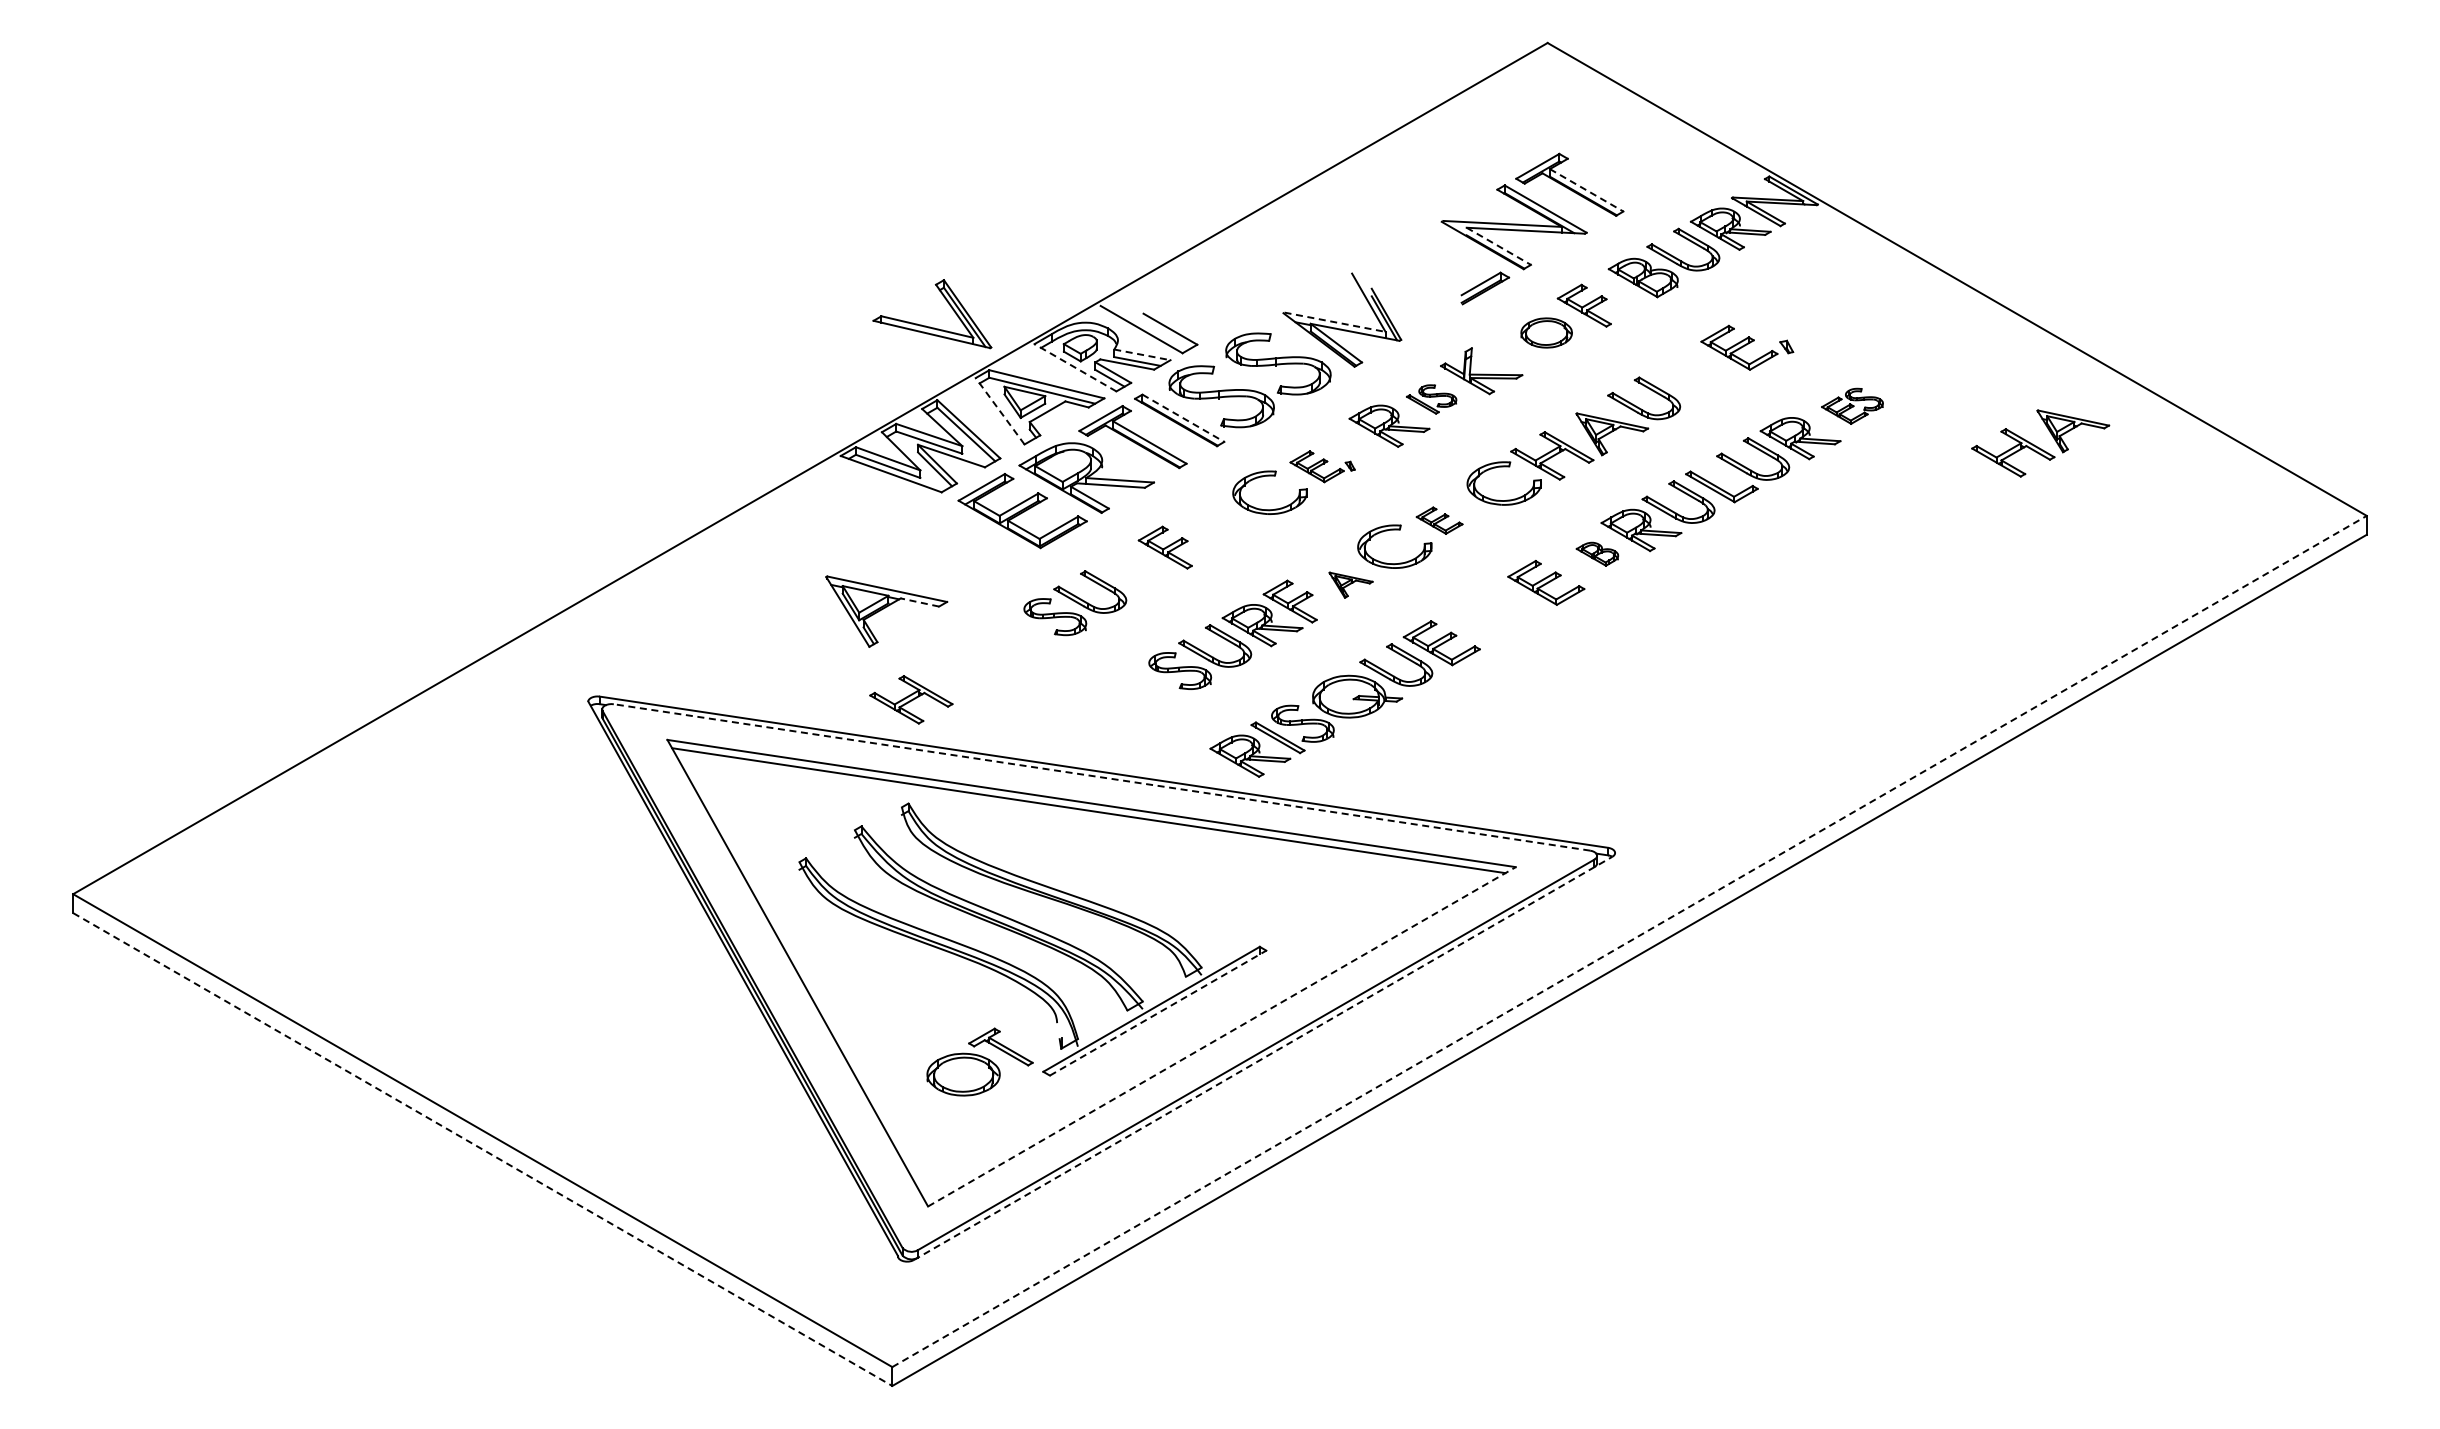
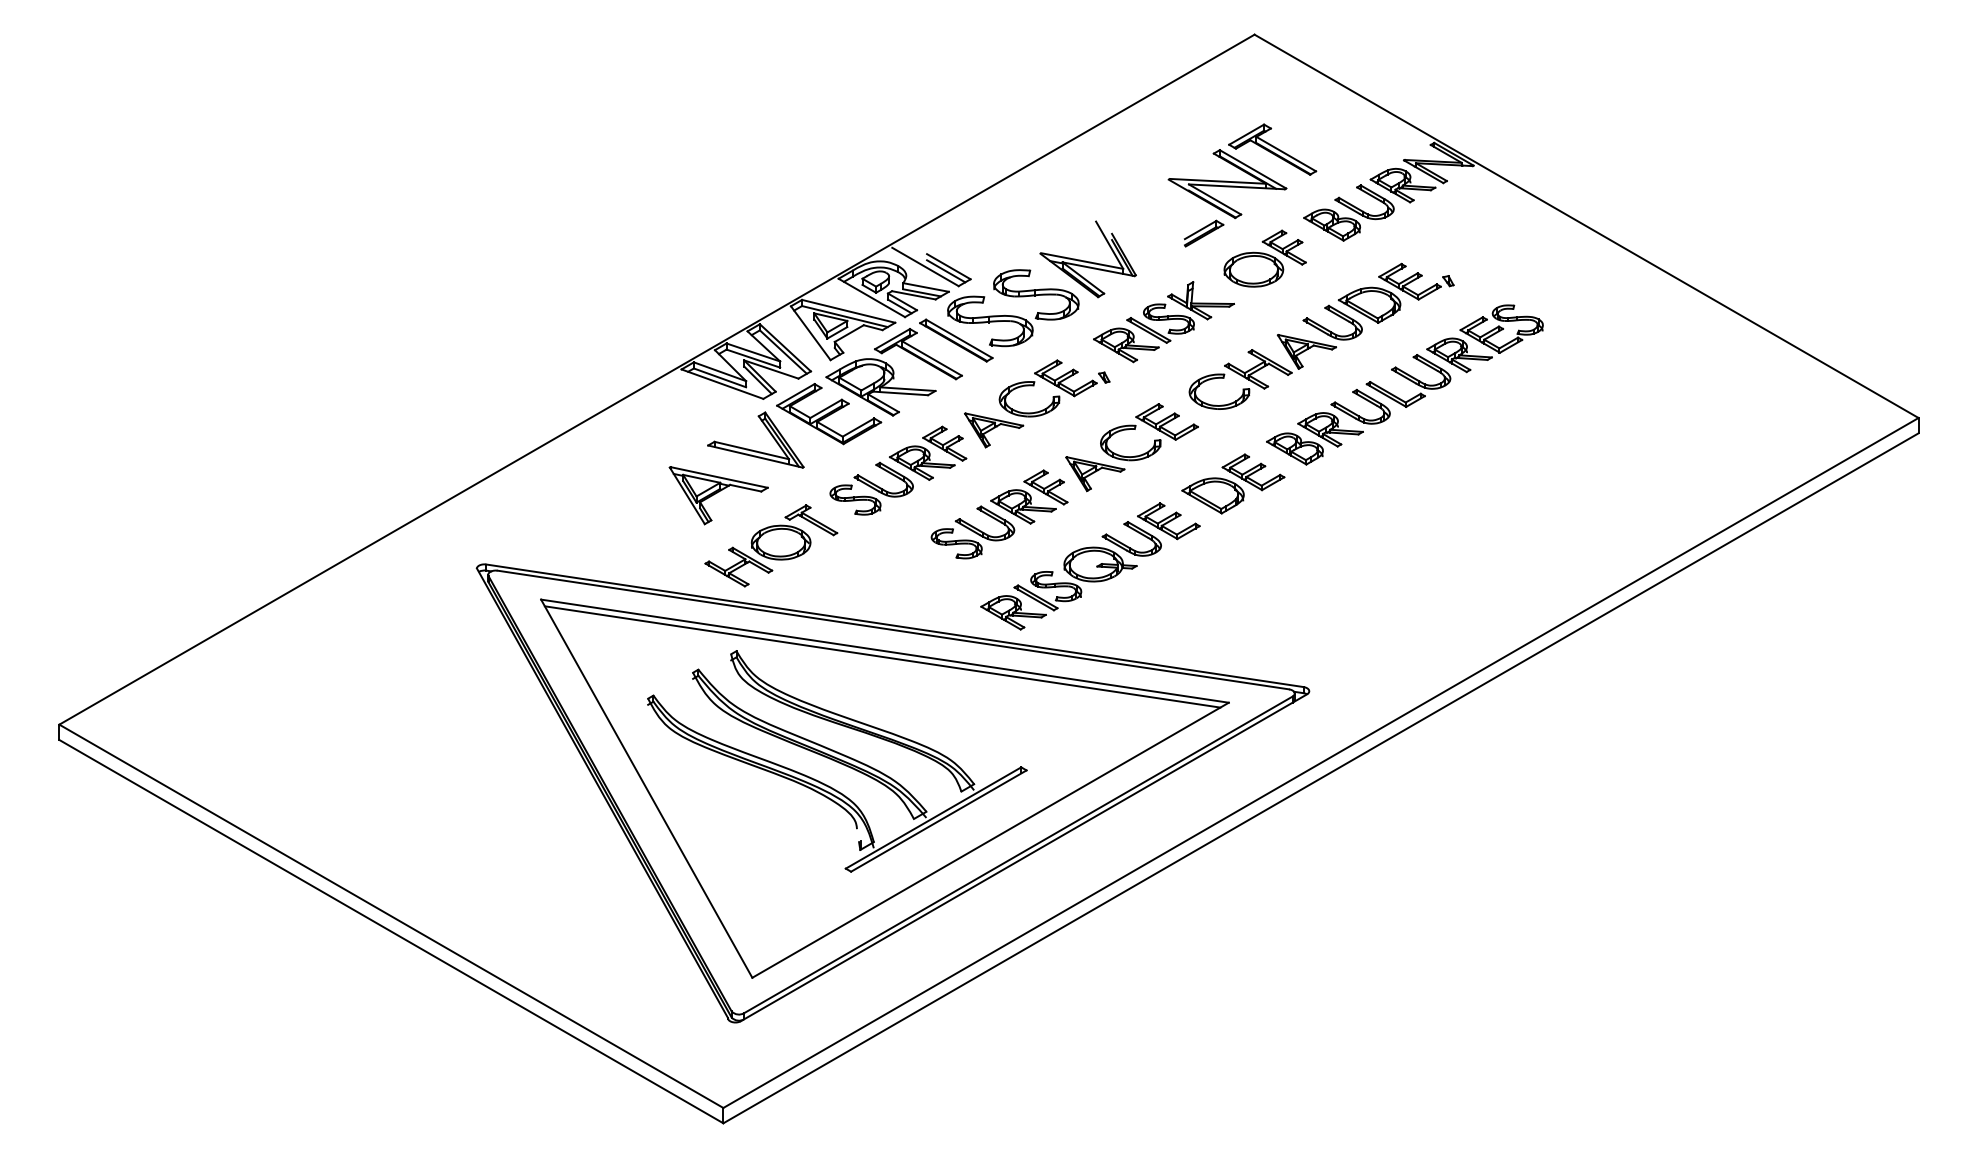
line: (1587, 190) -> (1286, 154), dashed -> solid
line: (1499, 246) -> (1215, 199), dashed -> solid
line: (1335, 322) -> (1082, 261), dashed -> solid
part: (930, 326) -> (754, 450), moved
part: (1546, 332) -> (1253, 269), size x1.43
line: (1166, 334) -> (945, 270), added
line: (1142, 354) -> (926, 287), dashed -> solid
line: (1075, 367) -> (871, 297), dashed -> solid
part: (1689, 376) -> (1369, 305), added
part: (1431, 399) -> (1160, 323), size x1.67
part: (1852, 406) -> (1501, 329), size x1.67
line: (999, 410) -> (810, 332), dashed -> solid
line: (1183, 418) -> (959, 339), dashed -> solid
part: (2040, 443) -> (1654, 359), removed
part: (1322, 466) -> (1072, 377), size x1.43
part: (1439, 520) -> (1166, 421), size x1.67
part: (1226, 531) -> (994, 430), added
part: (1597, 554) -> (1295, 449), size x1.67
part: (1137, 571) -> (922, 463), added
part: (1350, 585) -> (1094, 474), size x1.67
line: (919, 602) -> (745, 488), dashed -> solid
part: (1496, 611) -> (1213, 495), added
line: (1102, 777) -> (893, 630), dashed -> solid
line: (1630, 941) -> (1321, 763), dashed -> solid
line: (1158, 1013) -> (939, 821), dashed -> solid
line: (1222, 1036) -> (991, 840), dashed -> solid
line: (1263, 1058) -> (1024, 857), dashed -> solid
part: (979, 1061) -> (794, 531), moved
line: (482, 1149) -> (391, 931), dashed -> solid

